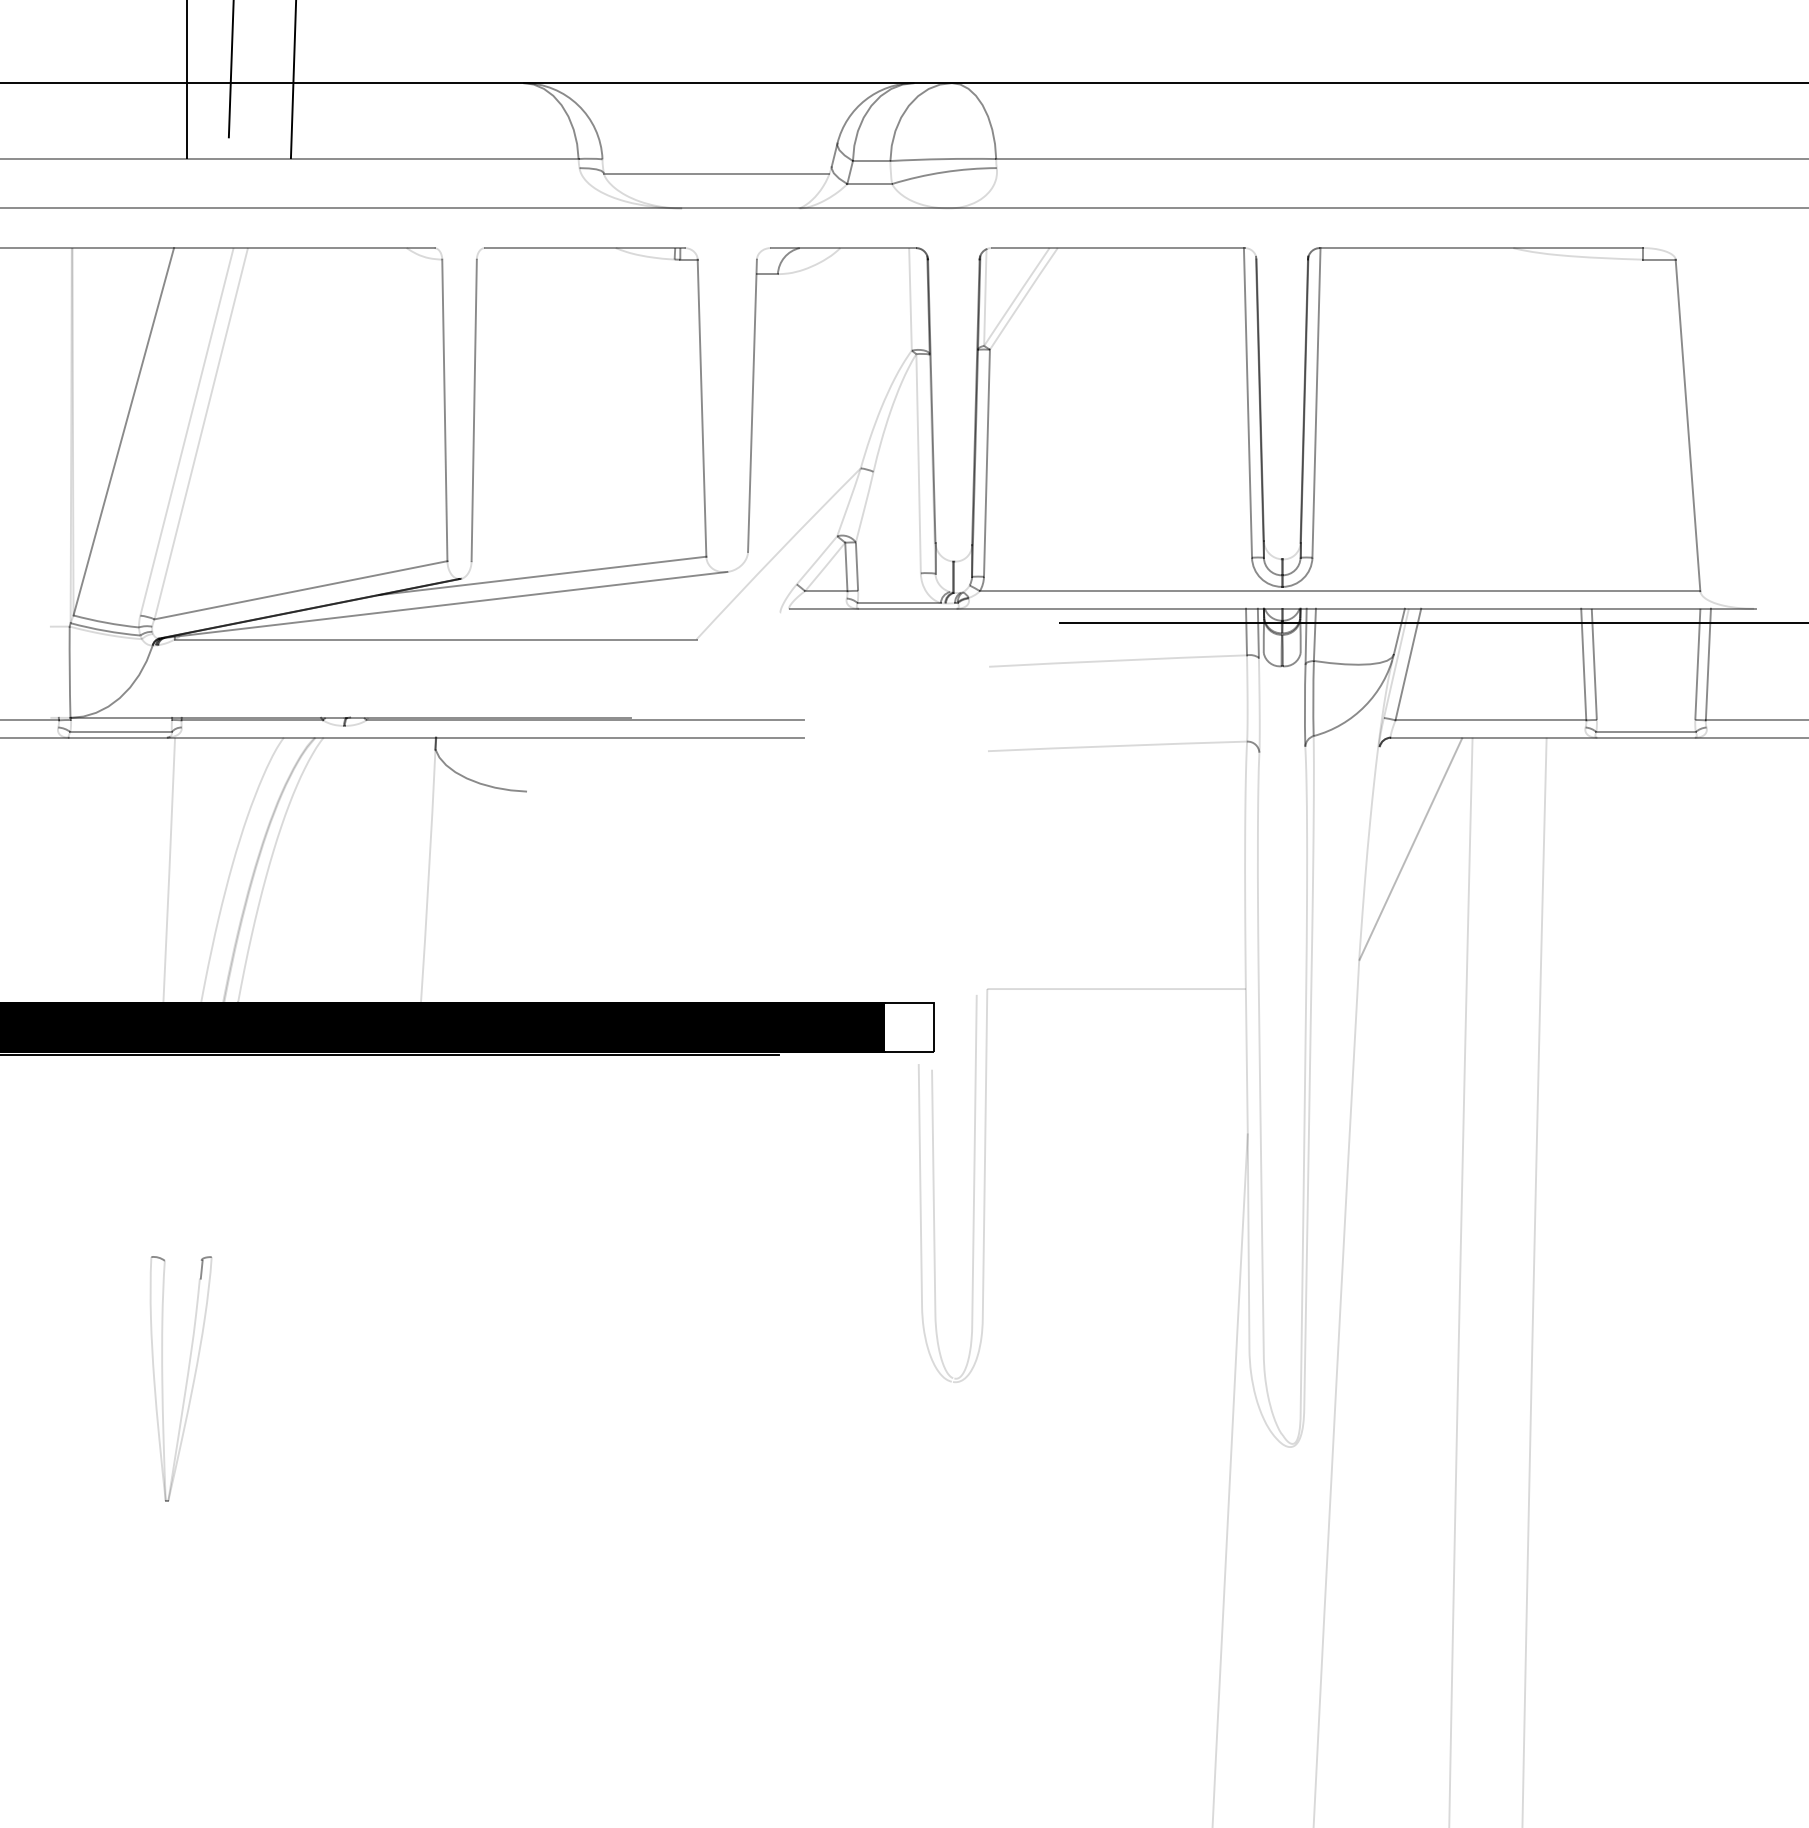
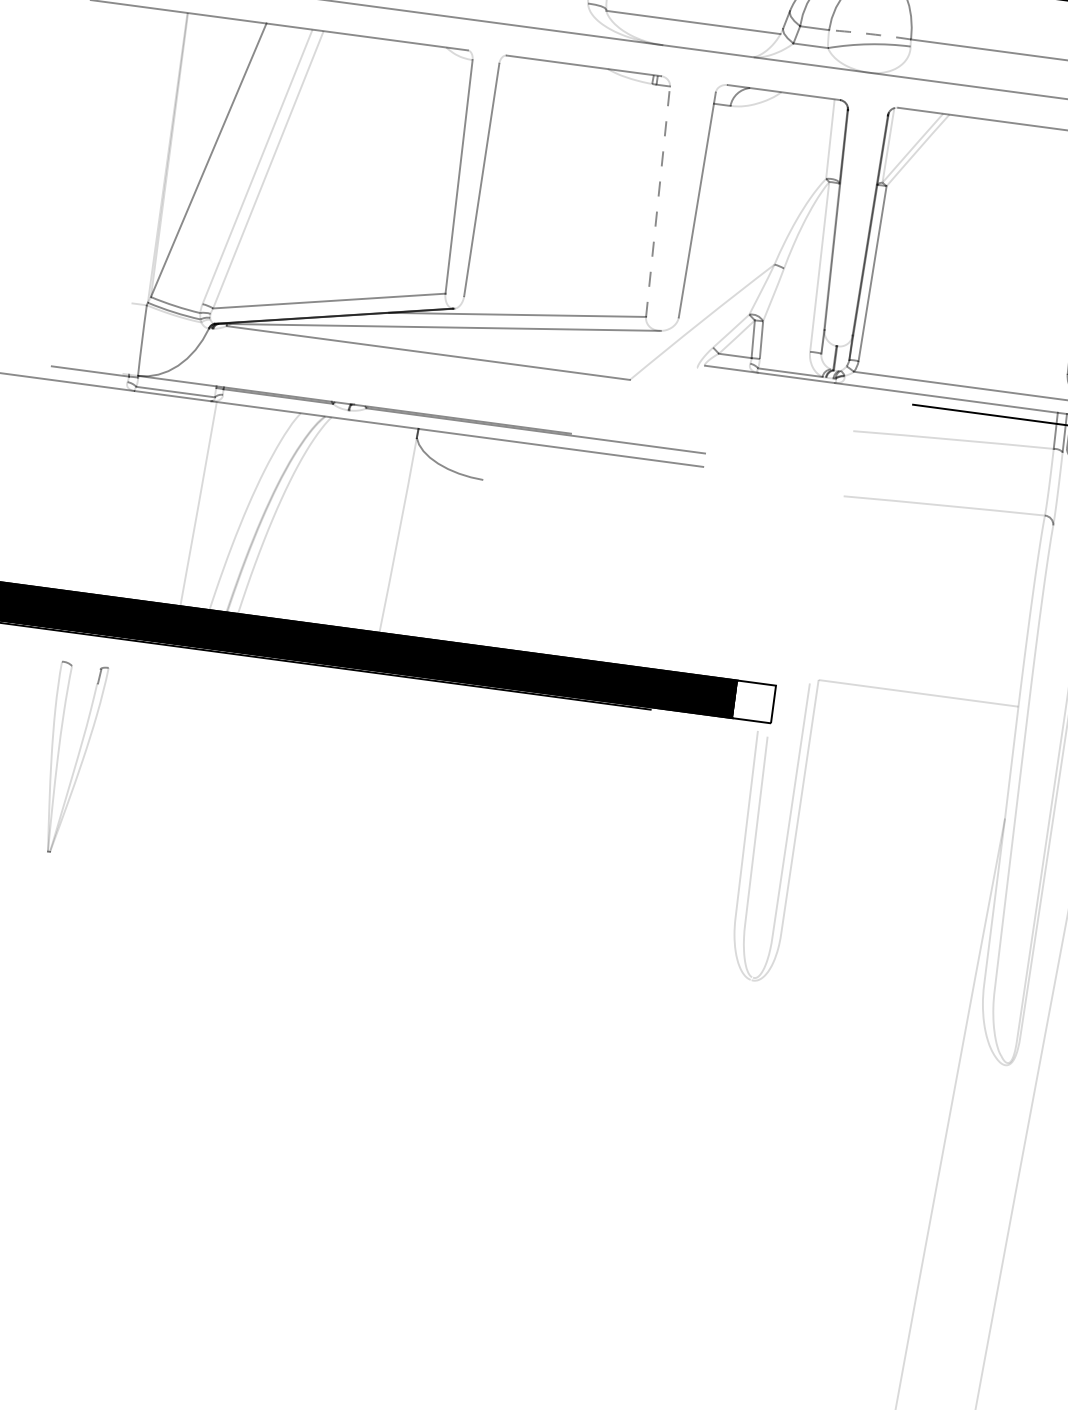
arc: (943, 159) -> (870, 34), solid -> dashed
line: (702, 408) -> (658, 201), solid -> dashed
part: (186, 1380) -> (76, 760), moved

